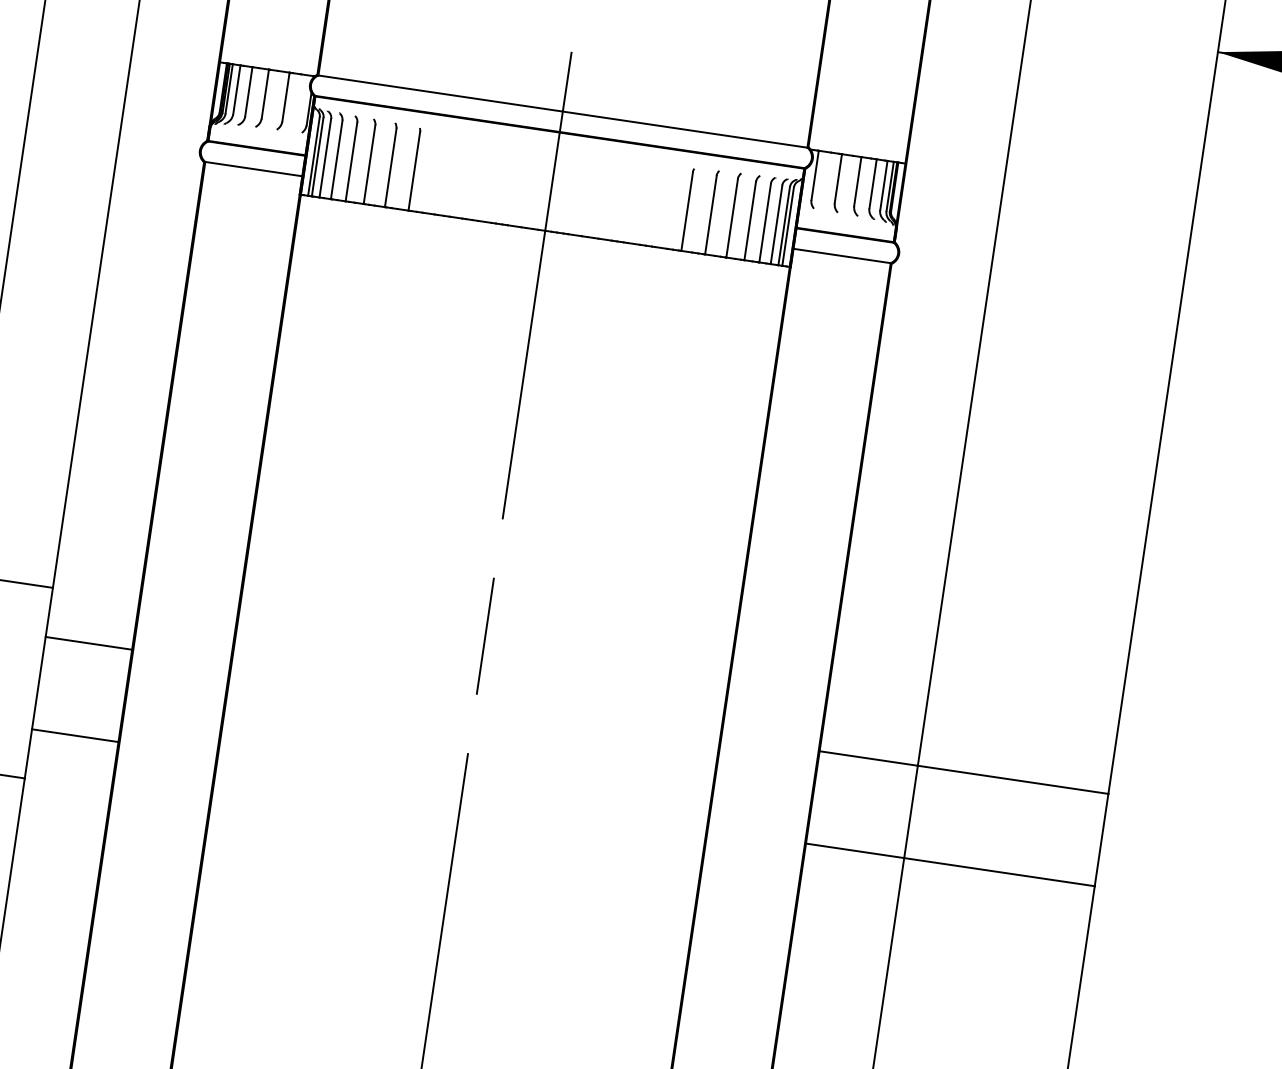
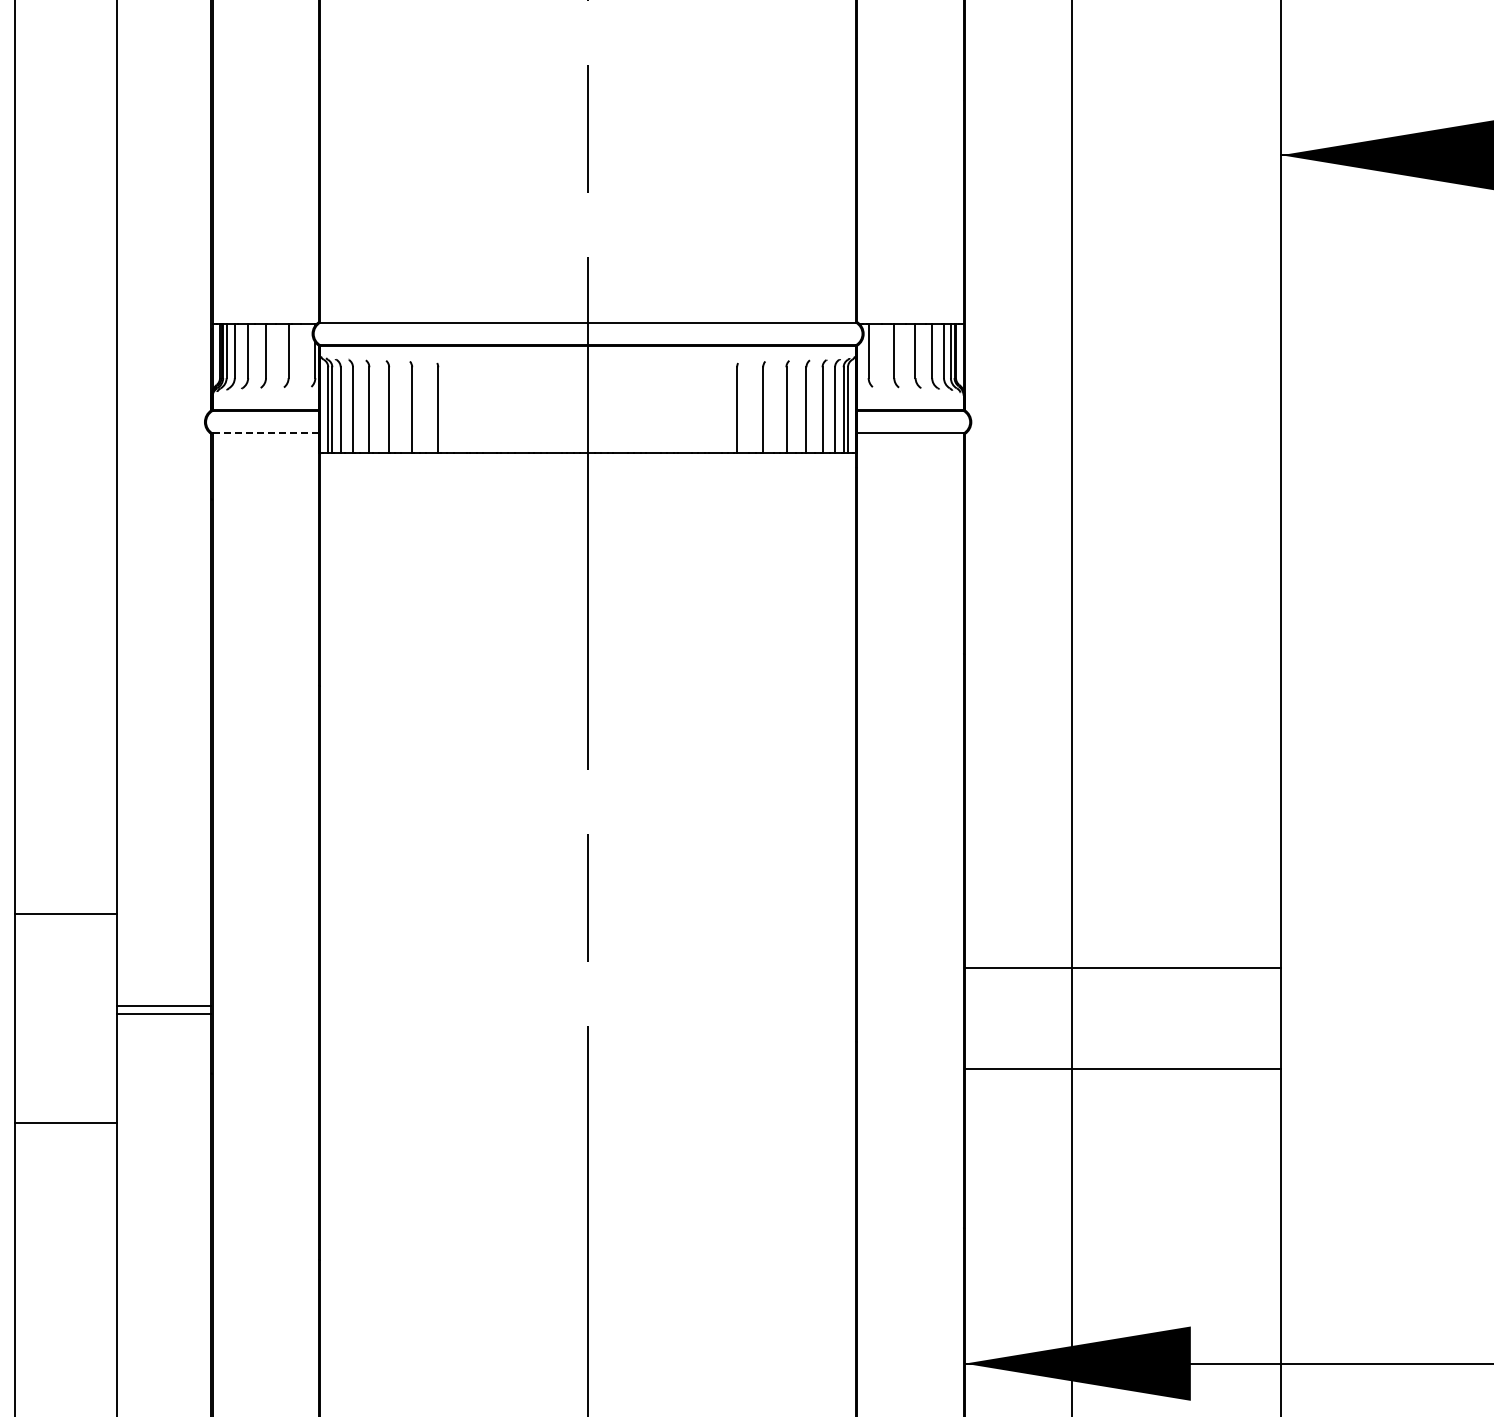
line: (254, 169) -> (266, 433), solid -> dashed
line: (88, 643) -> (163, 1014), moved
line: (74, 735) -> (163, 1006), moved

